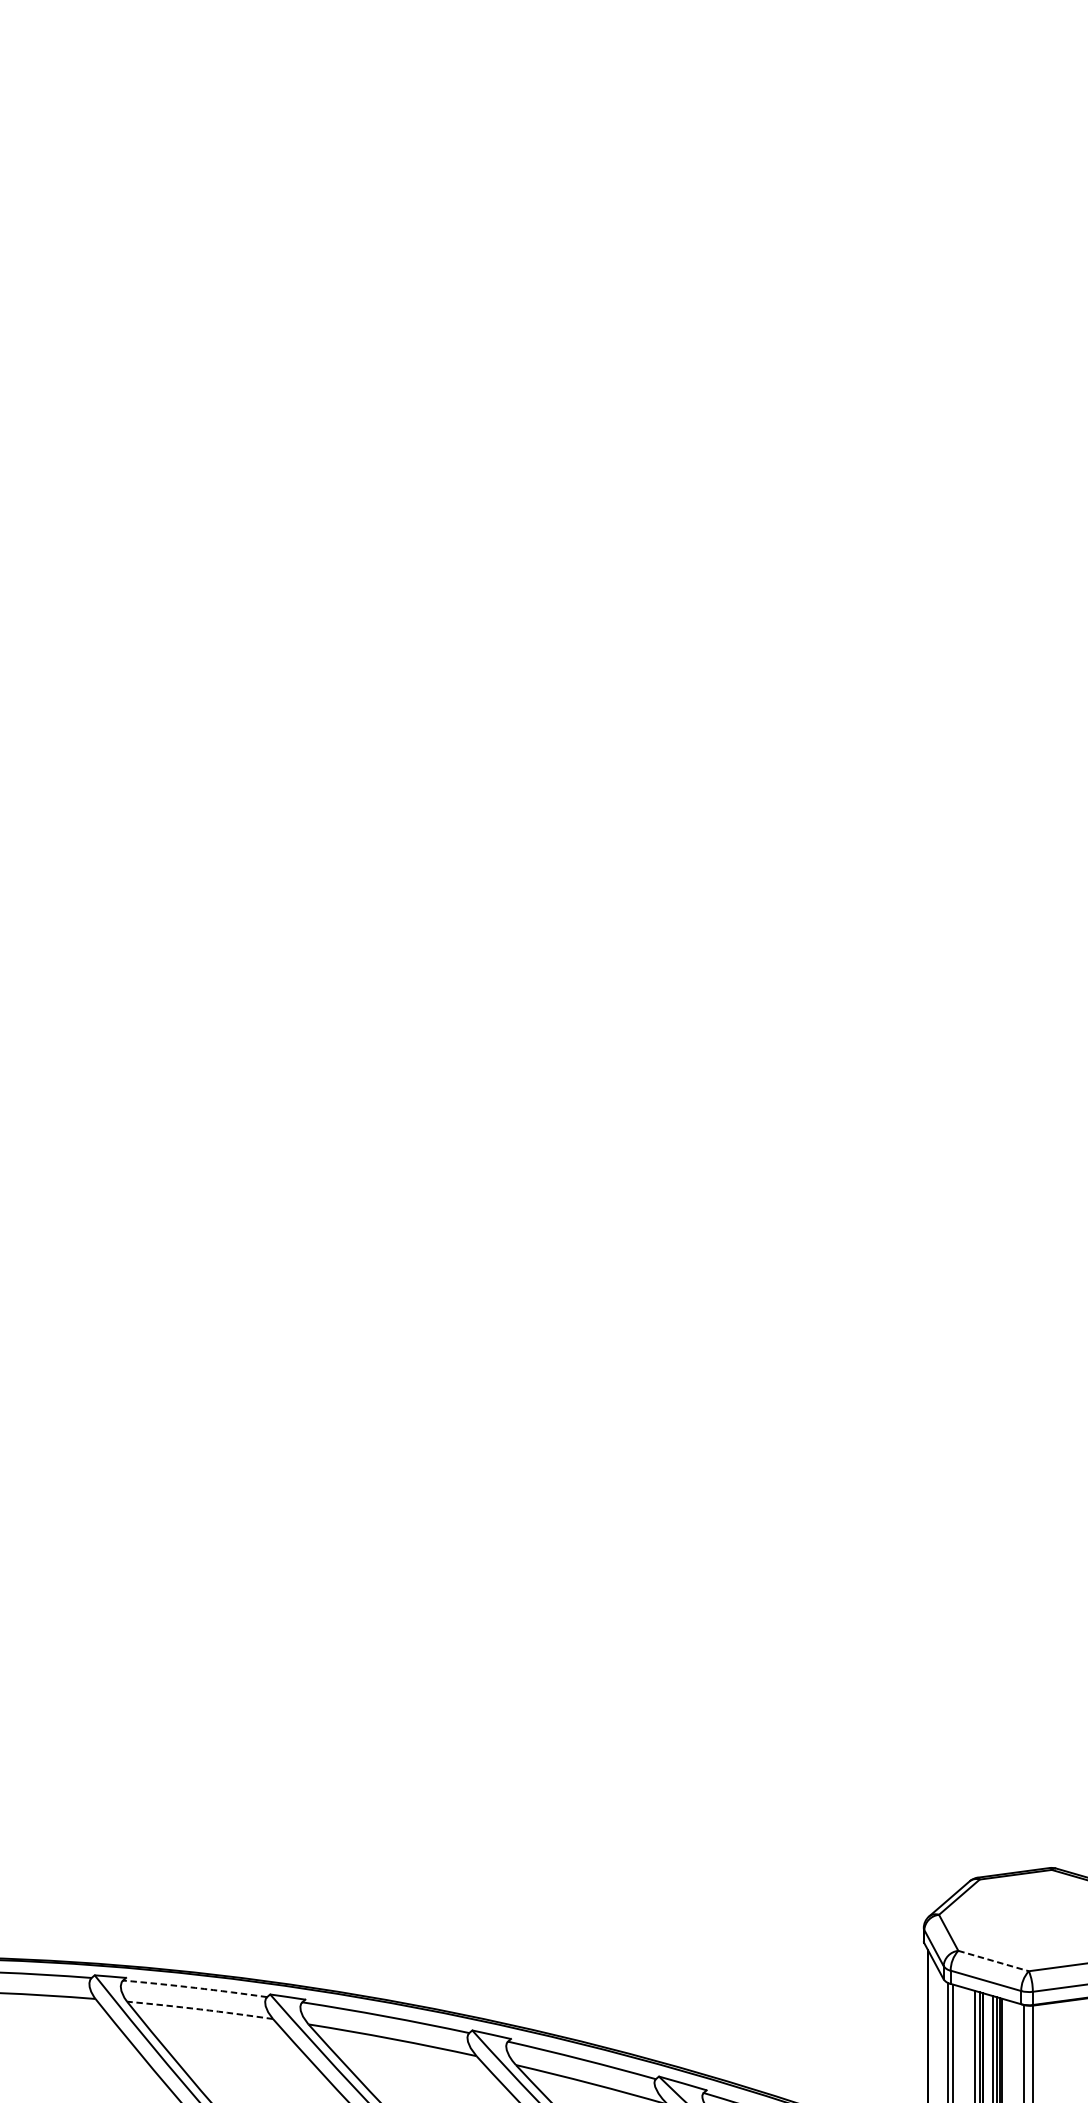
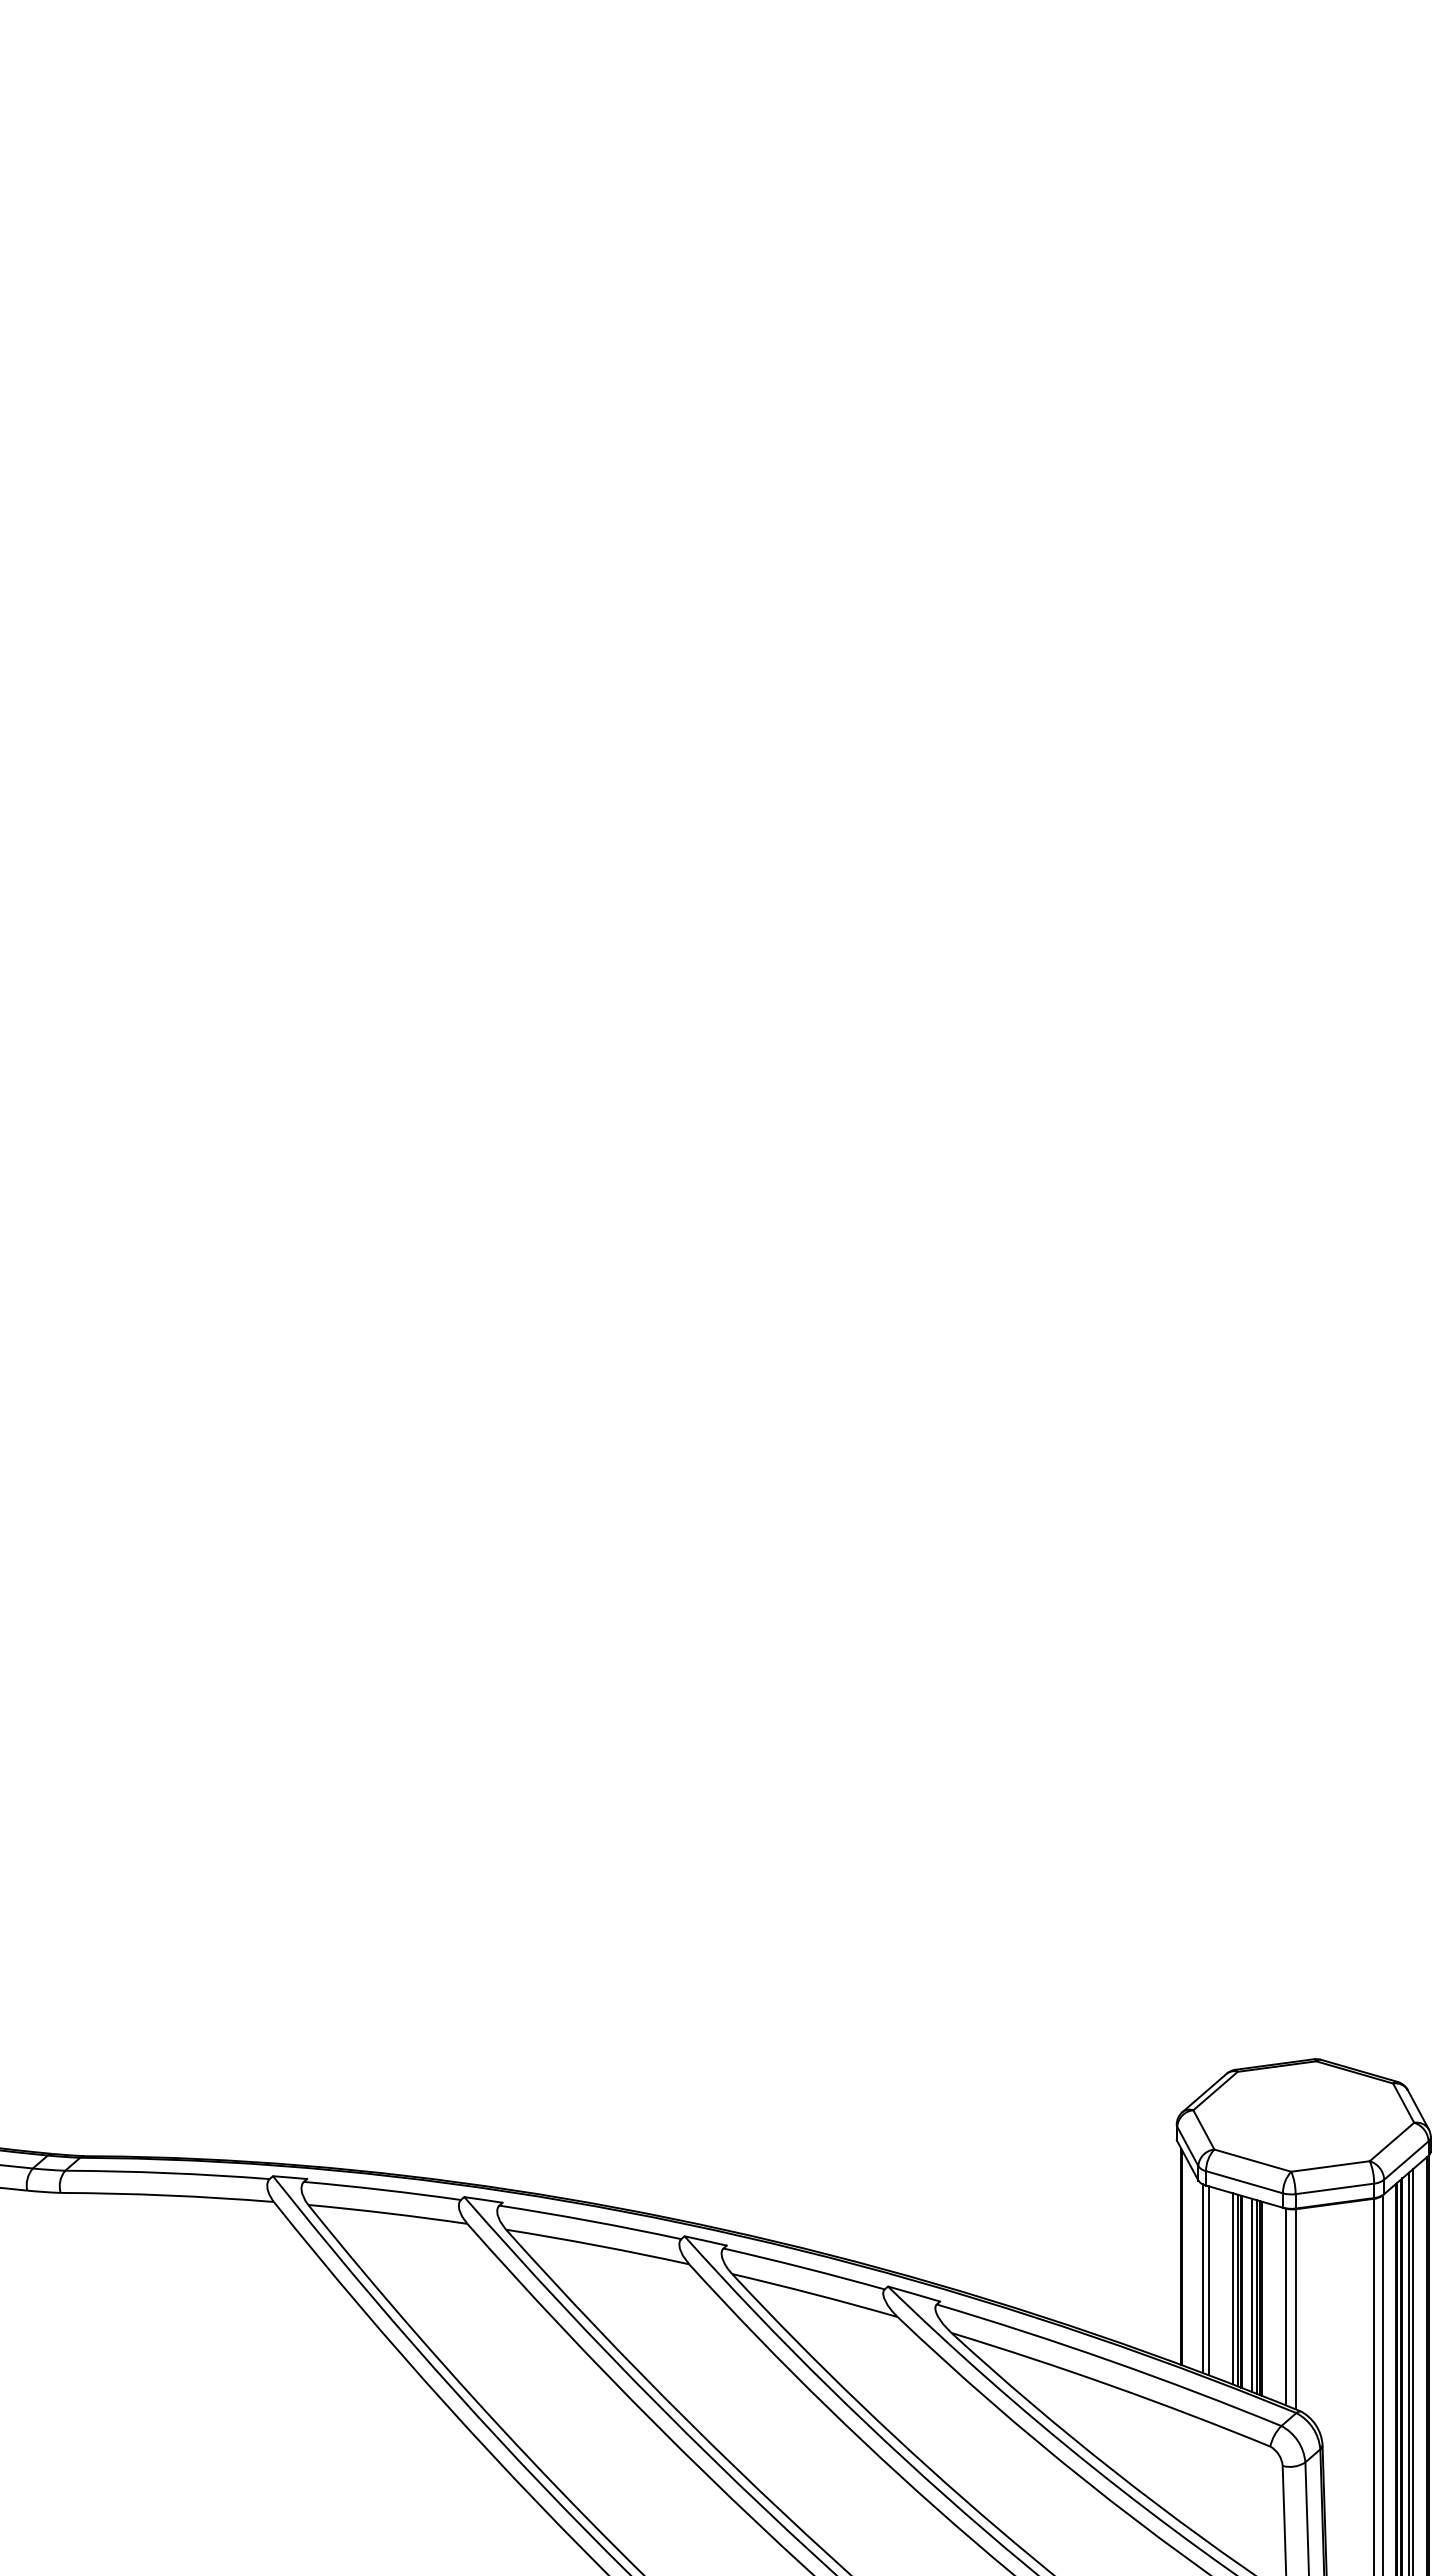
line: (994, 1960) -> (1253, 2160), dashed -> solid
arc: (195, 1987) -> (382, 2189), dashed -> solid
arc: (199, 2009) -> (387, 2213), dashed -> solid

